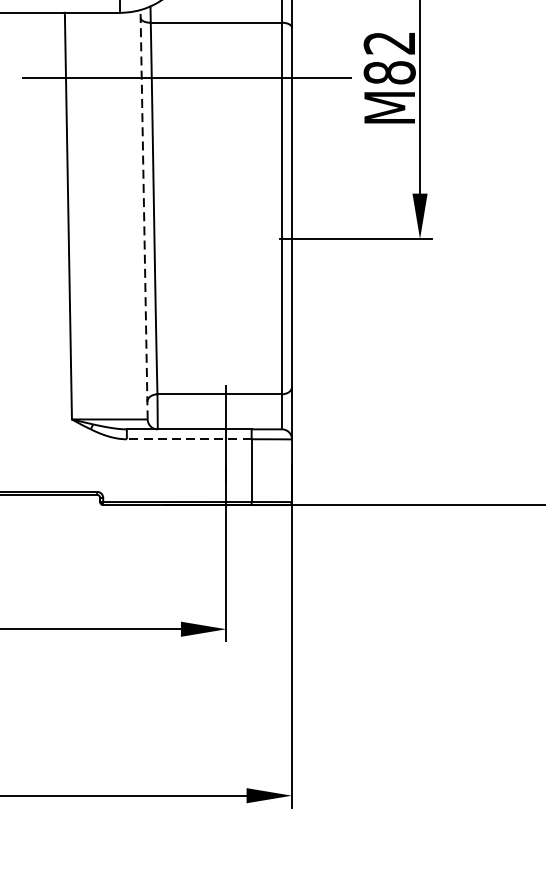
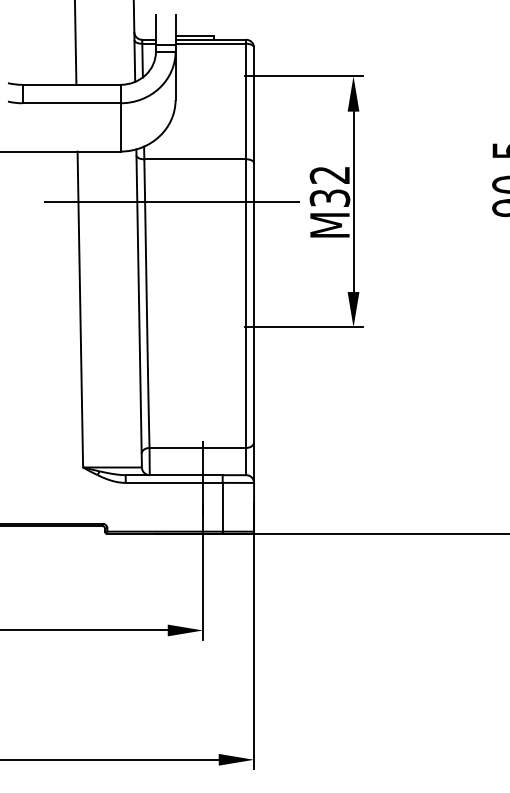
text: (389, 73) -> (329, 198), M82 -> M32
line: (144, 213) -> (139, 307), dashed -> solid
line: (188, 438) -> (173, 482), dashed -> solid

